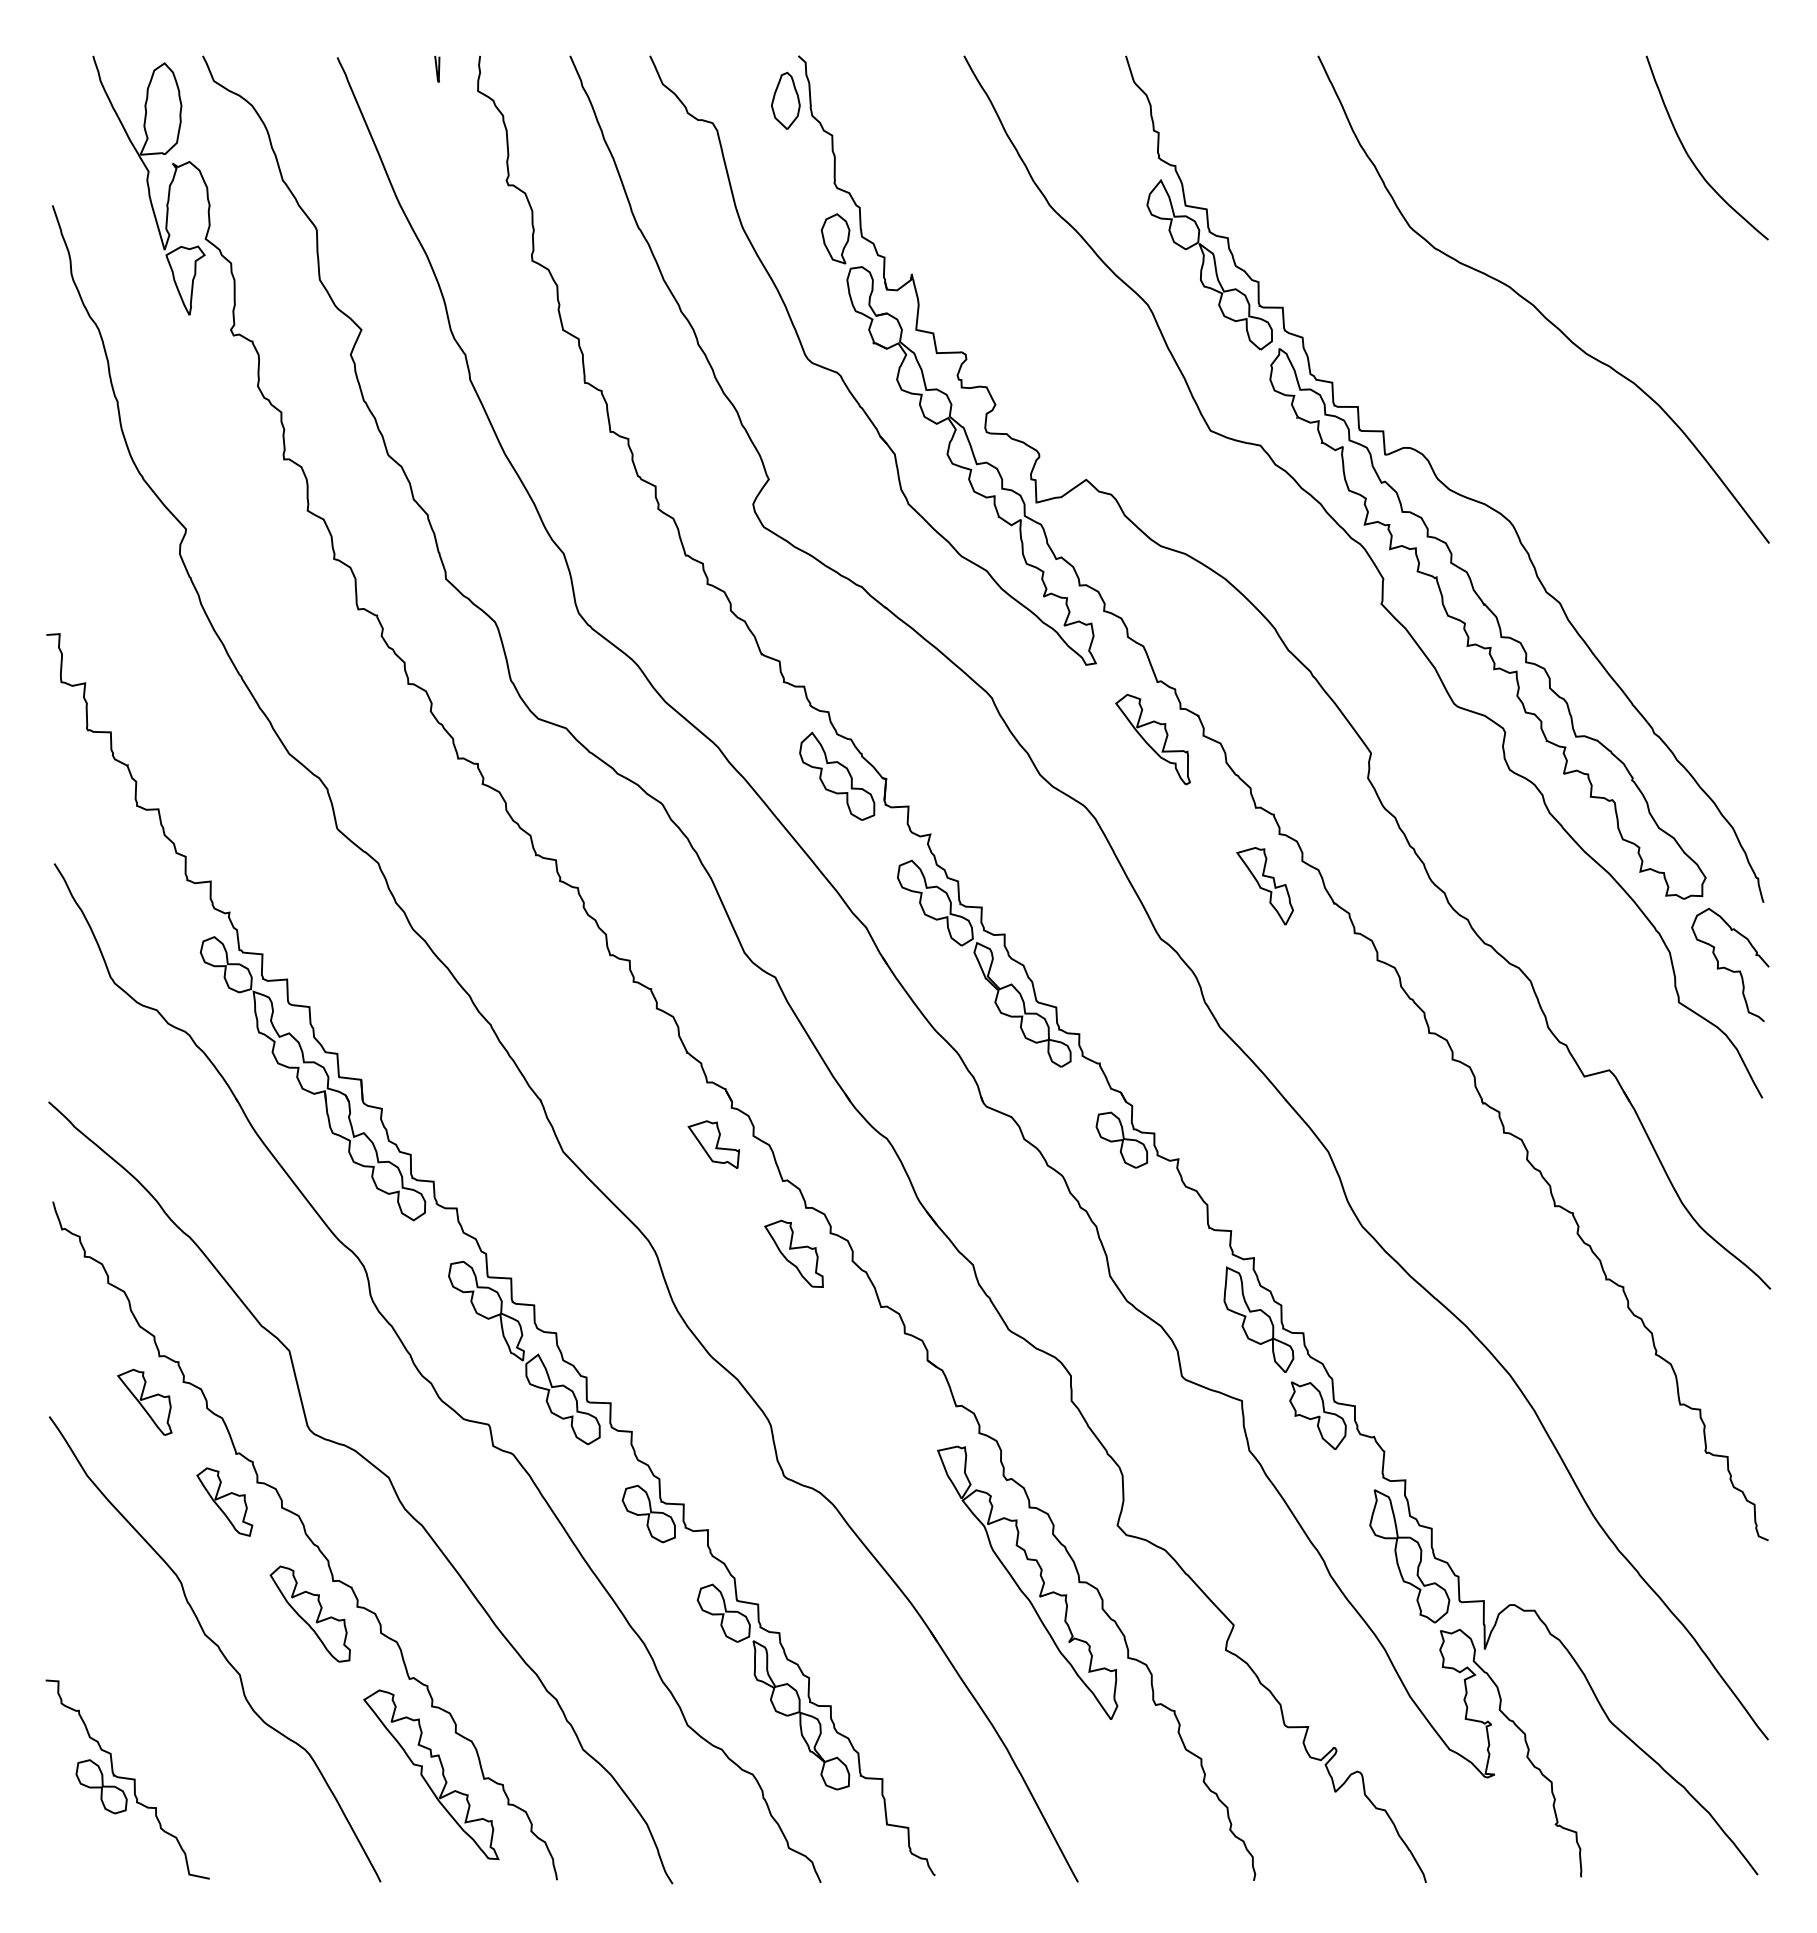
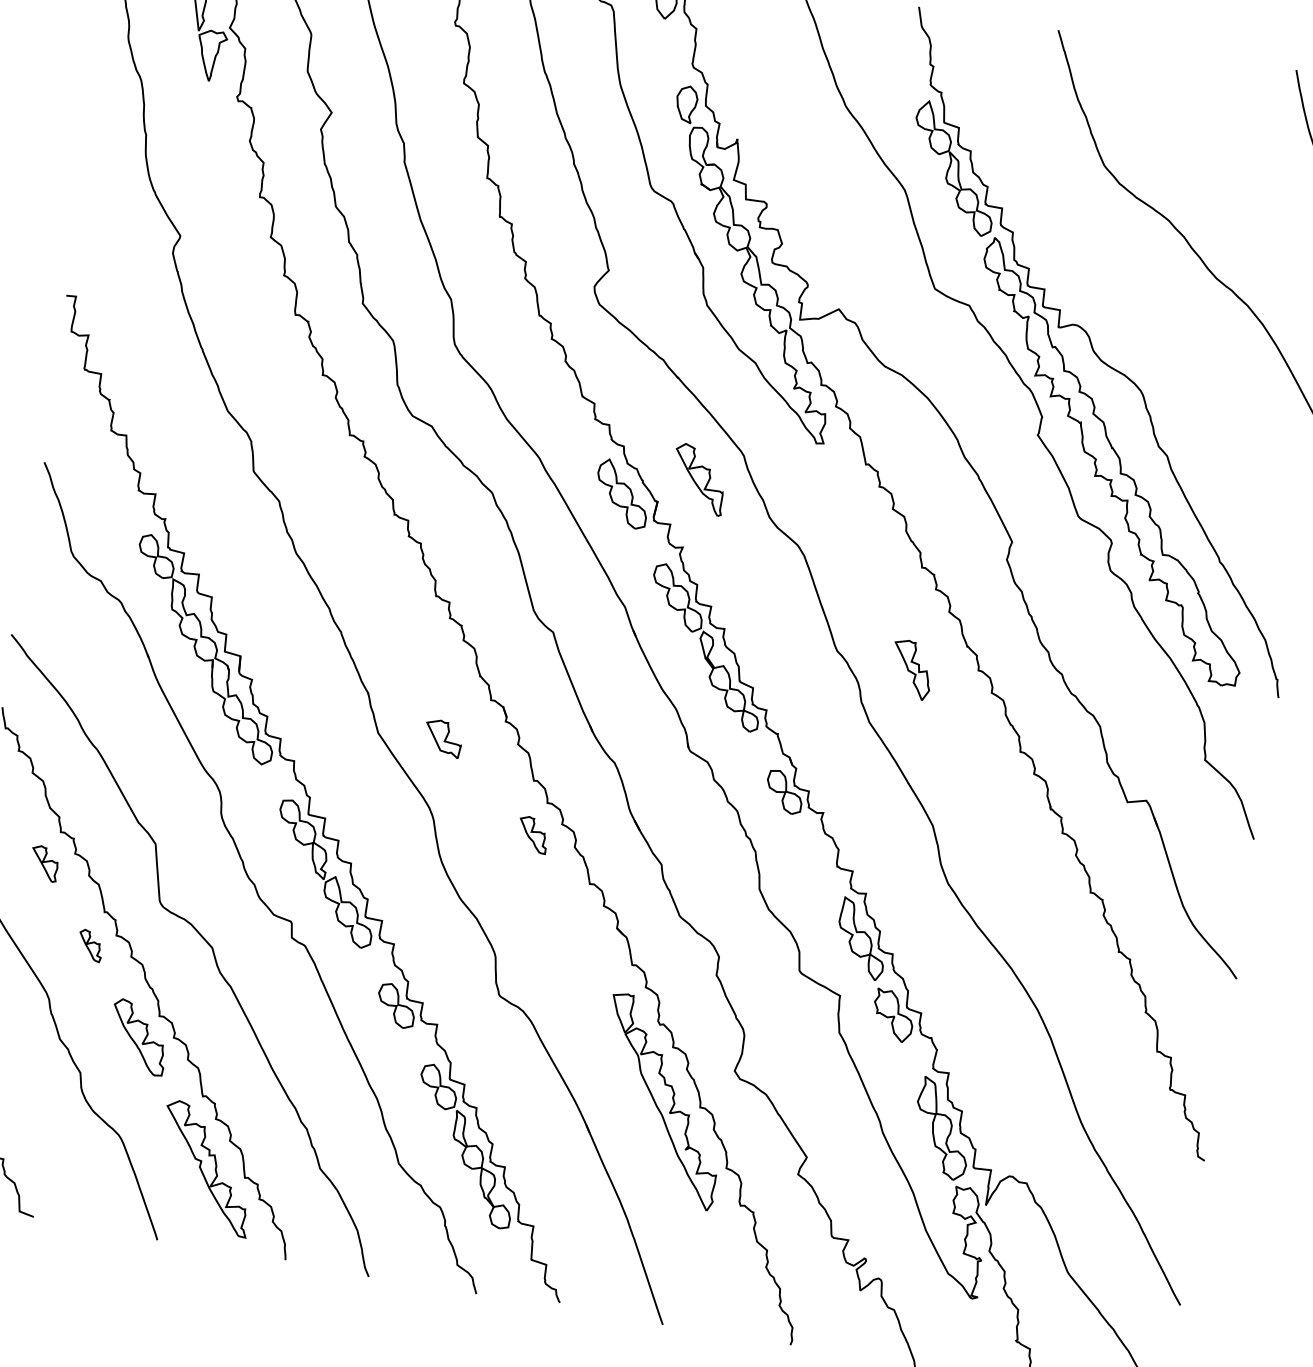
part: (1152, 739) -> (698, 479), moved
part: (1264, 886) -> (911, 669), moved
curve: (1728, 968) -> (1245, 741), removed
part: (713, 1144) -> (443, 738), moved
part: (793, 1253) -> (532, 834), size x0.7
part: (144, 1401) -> (44, 863), size x0.7
part: (224, 1501) -> (90, 945), size x0.6

